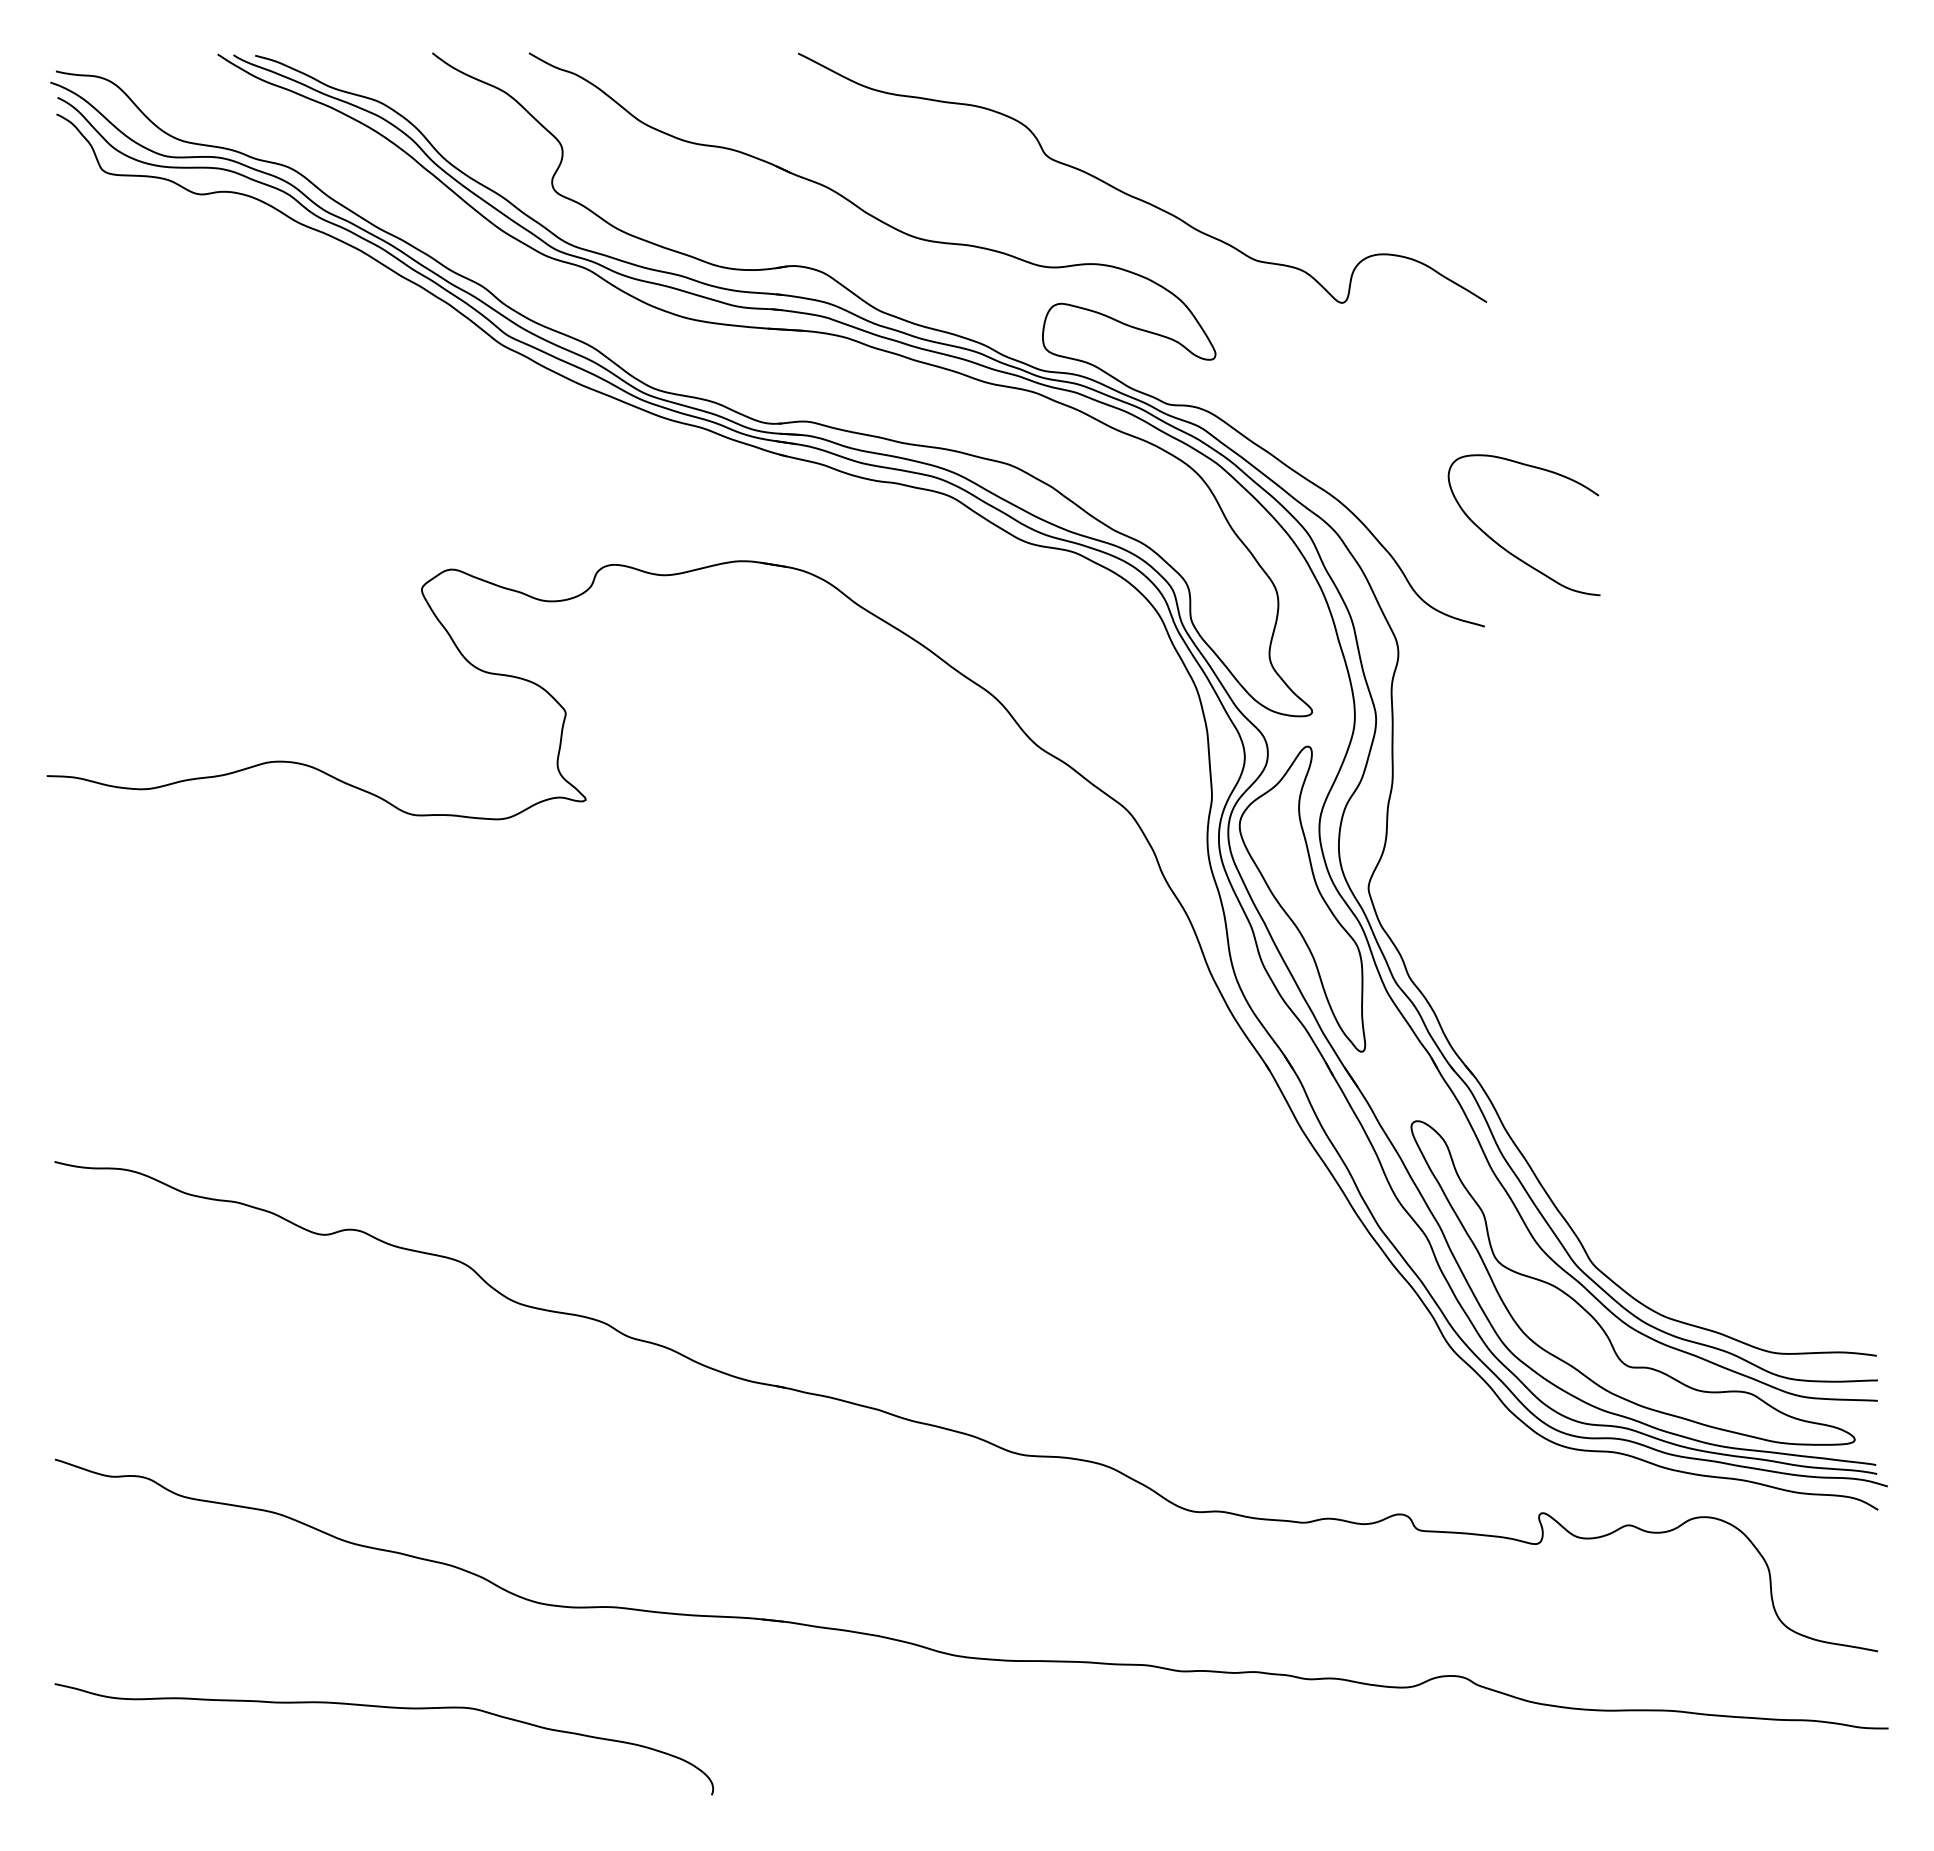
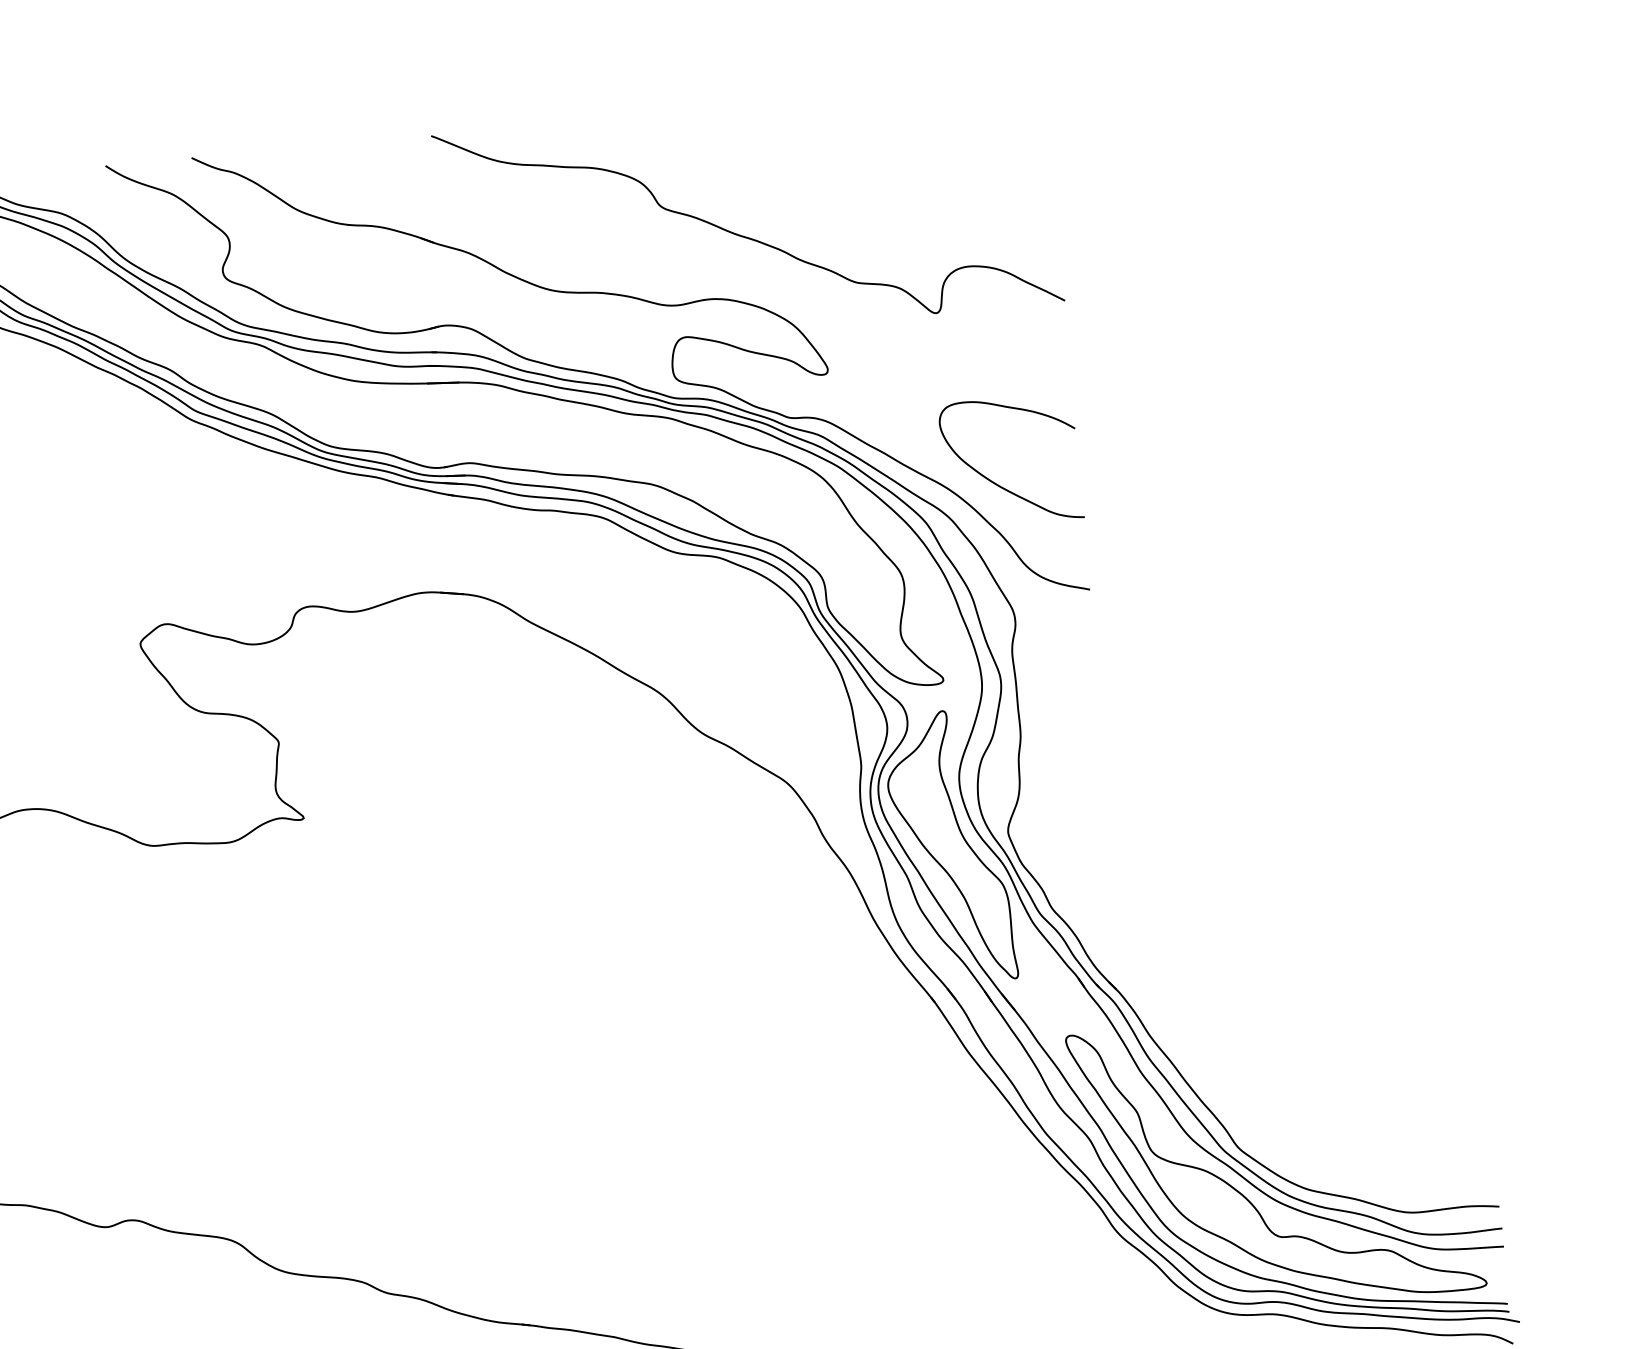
curve: (1504, 547) -> (995, 482), moved

